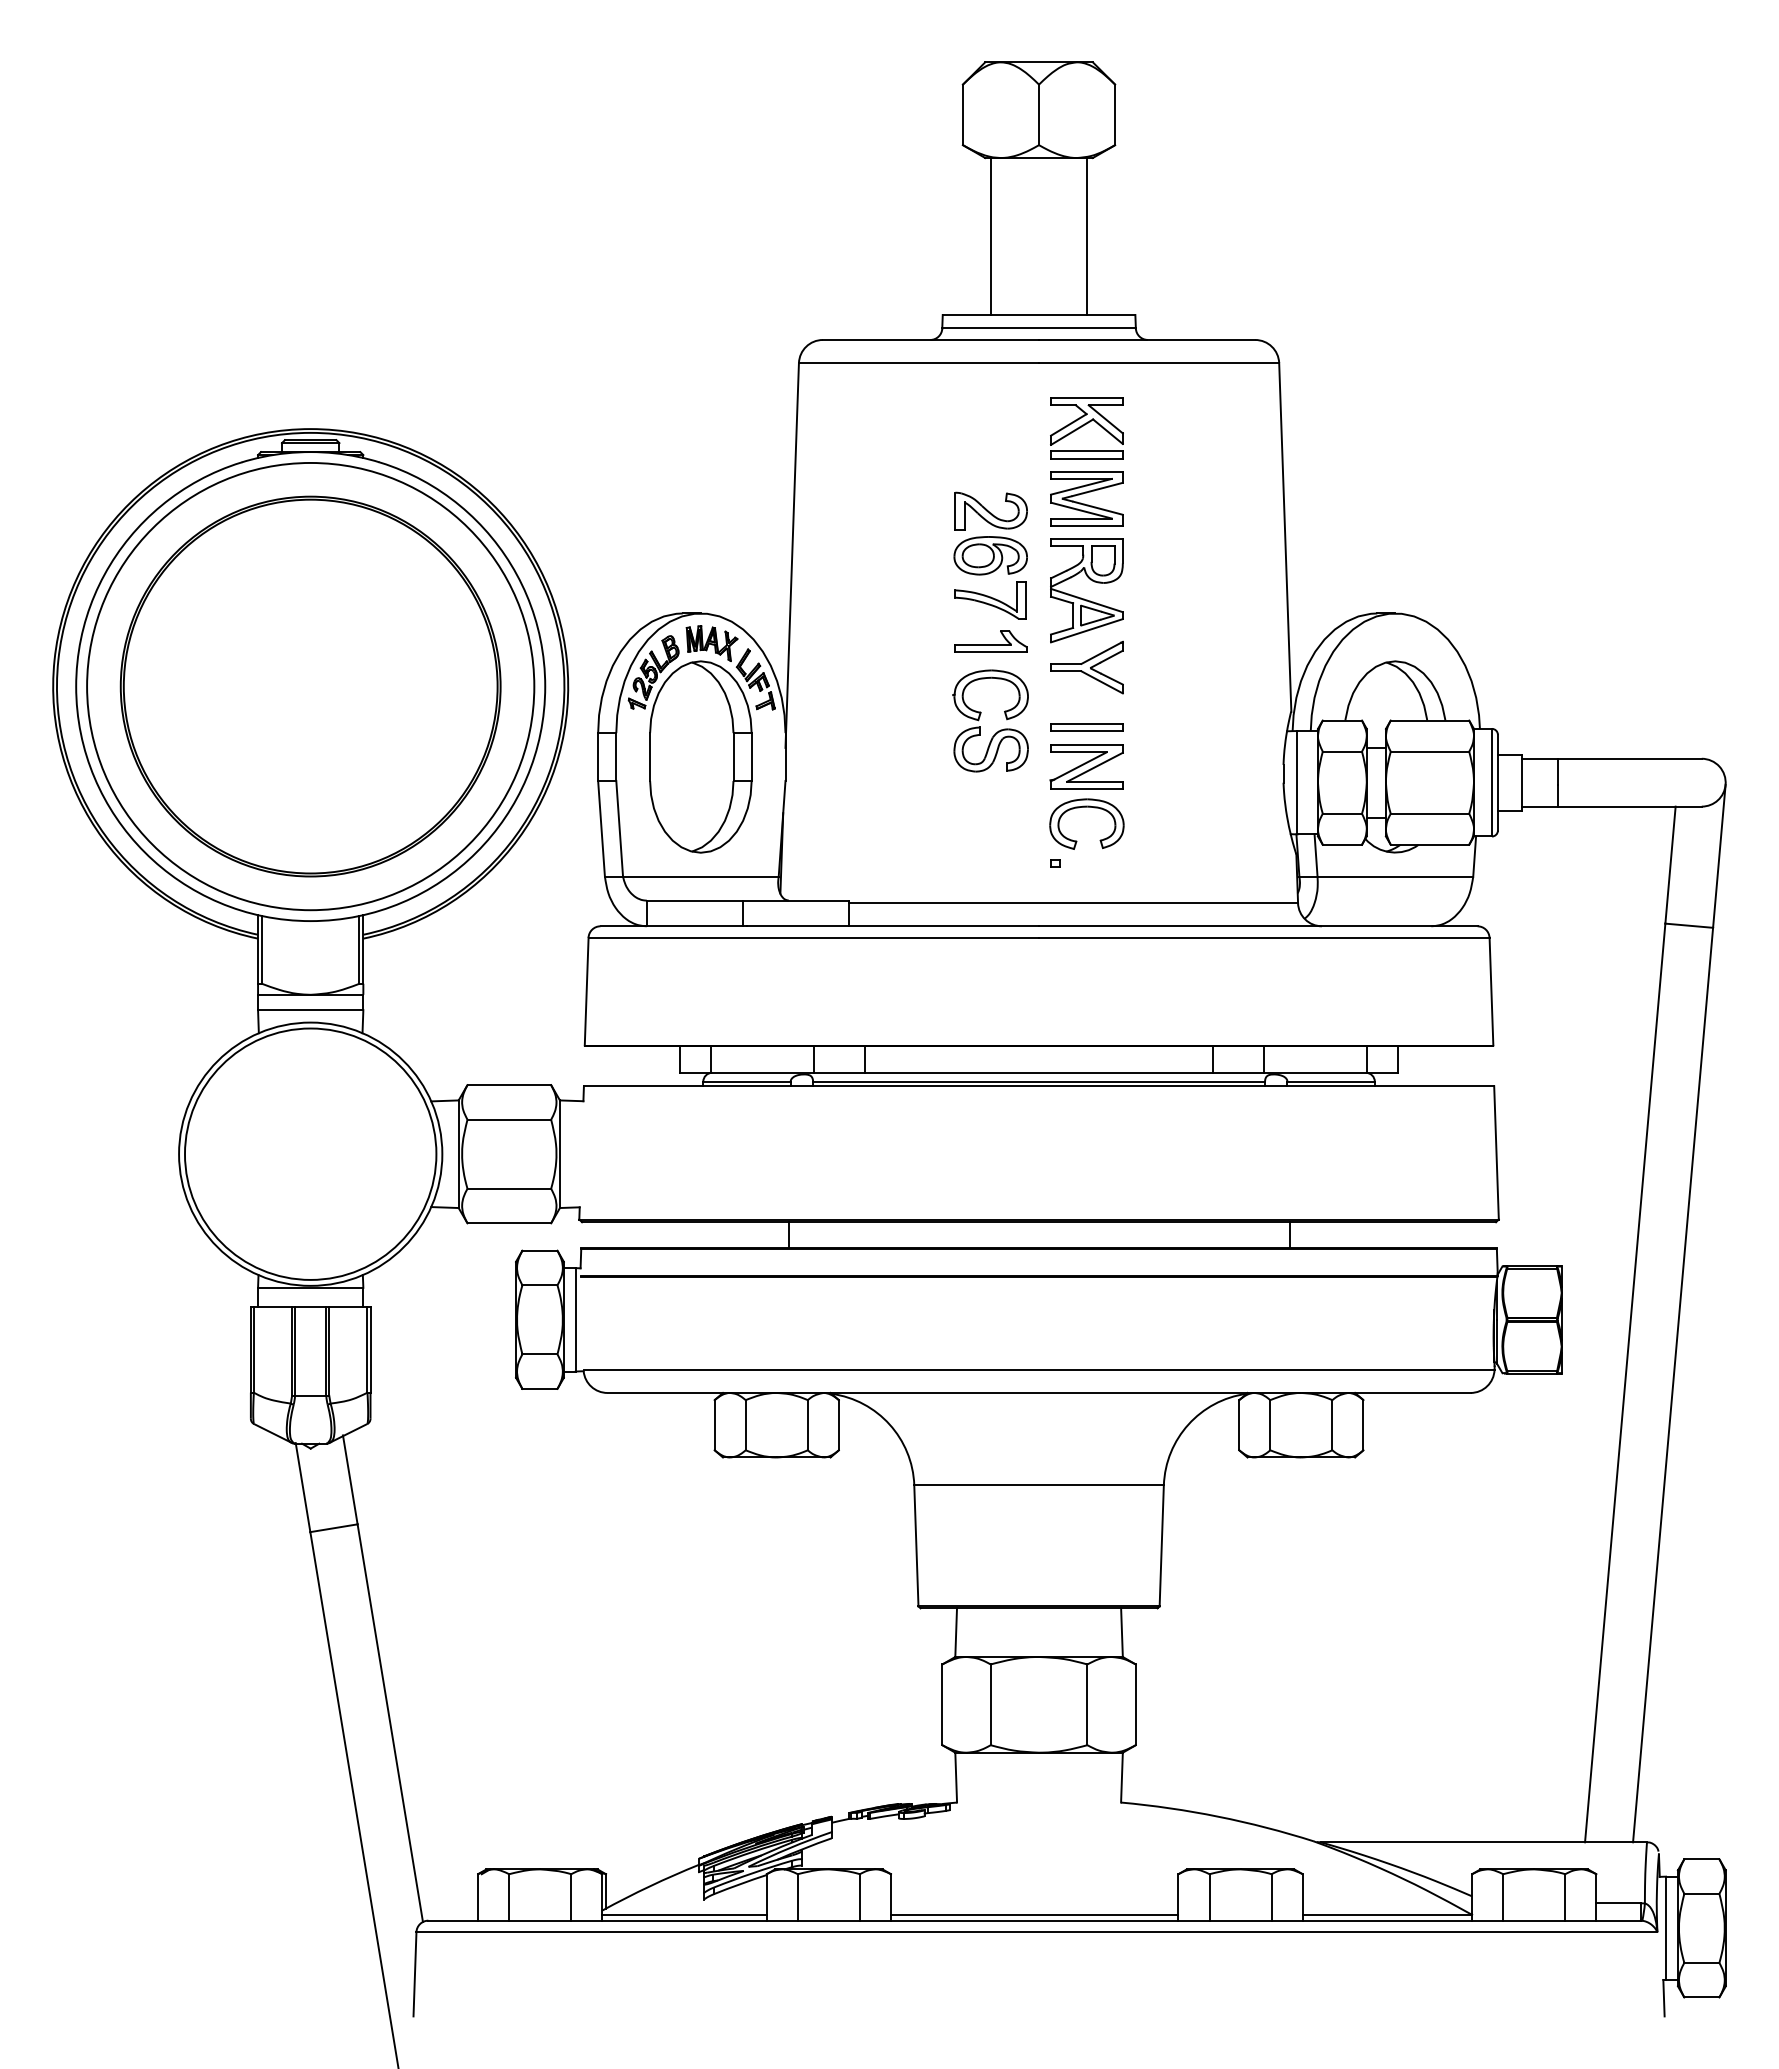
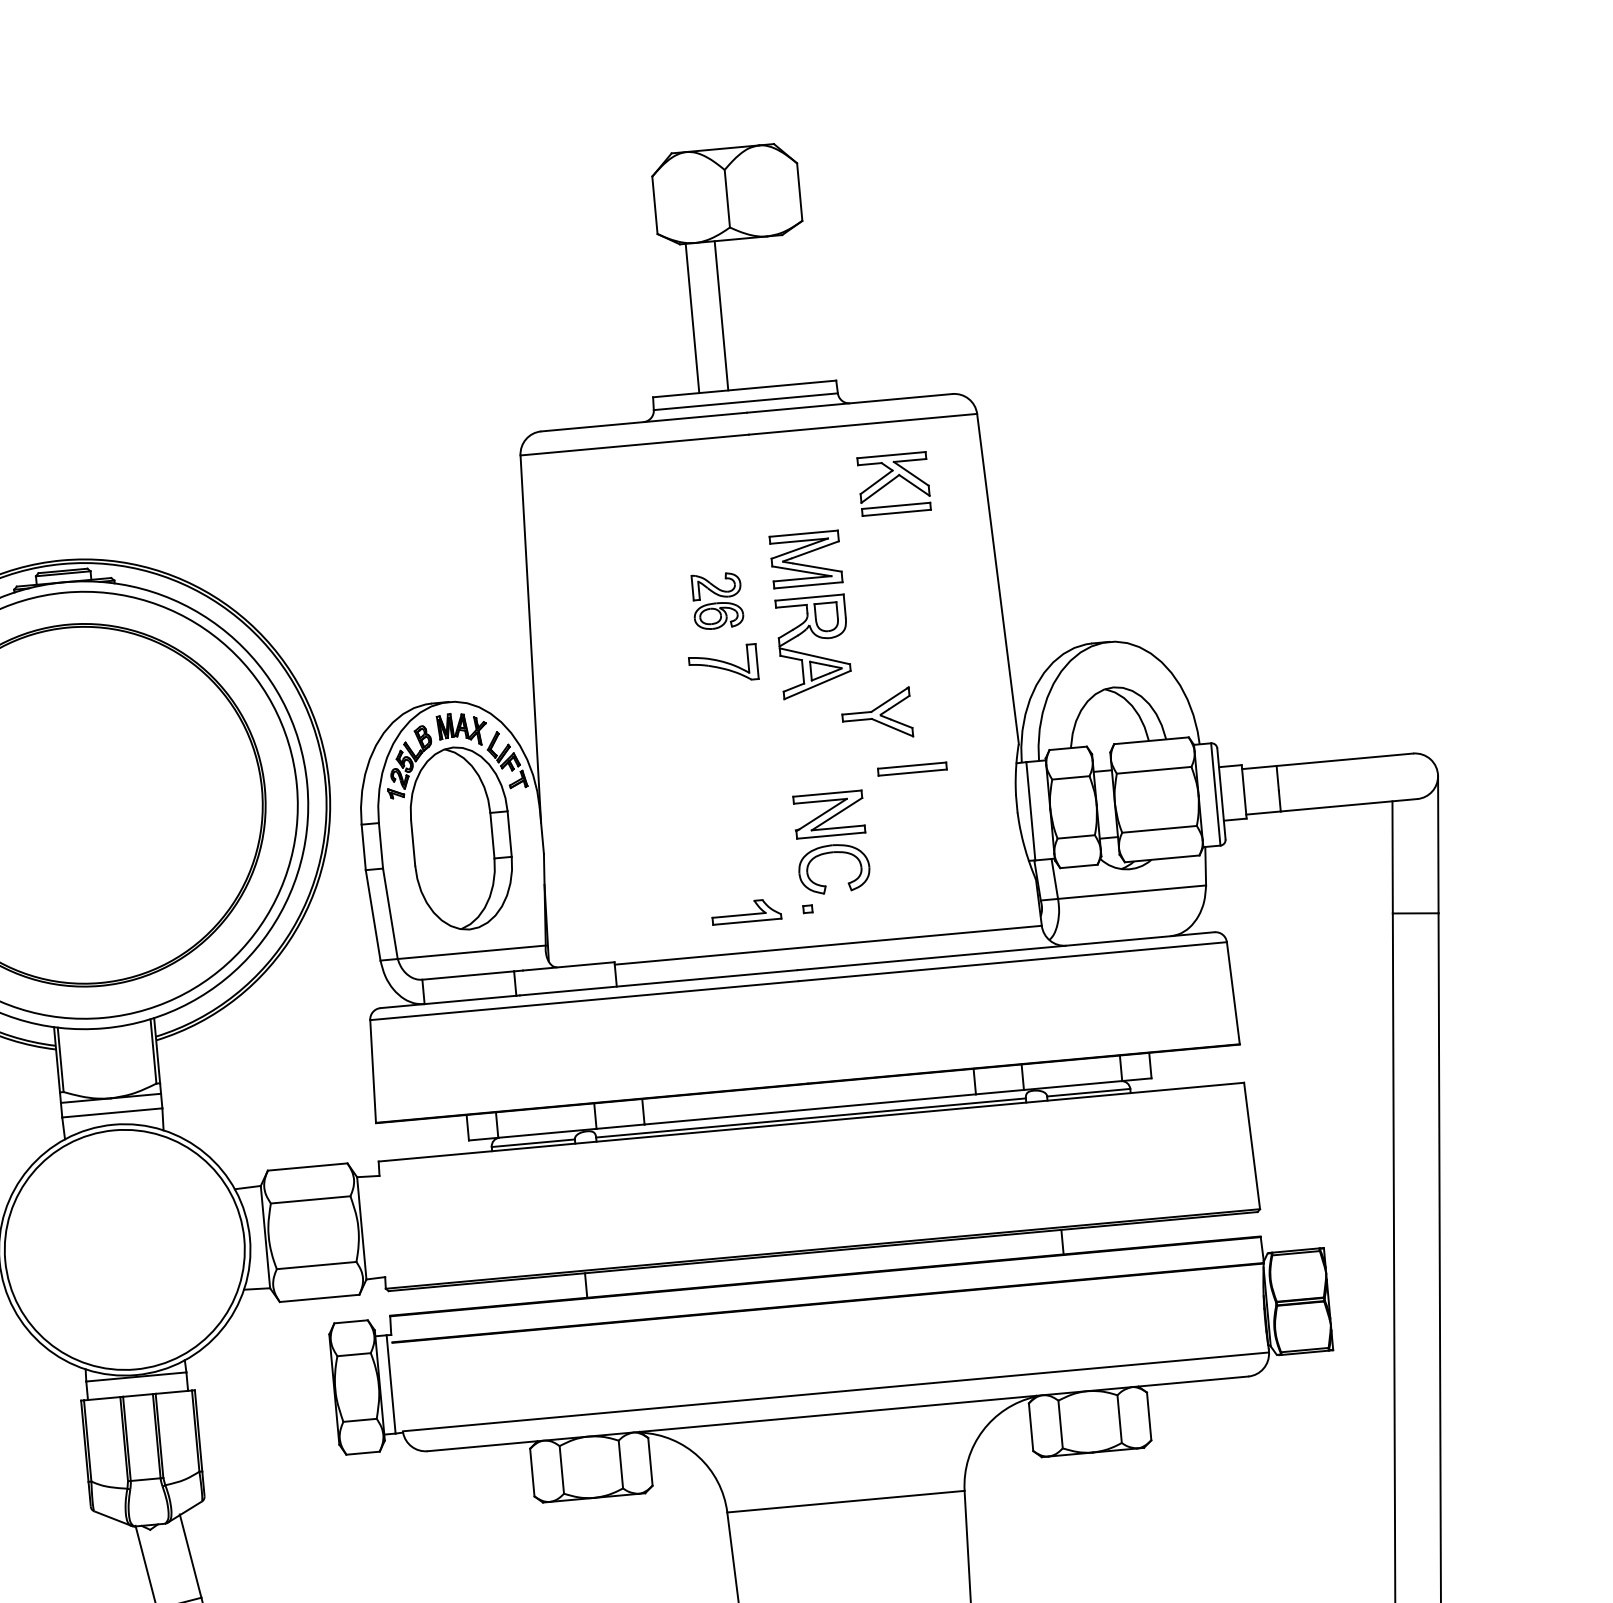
line: (1086, 236) -> (721, 315), moved
part: (1086, 428) -> (893, 484), moved
part: (990, 533) -> (717, 600), size x0.7
part: (990, 641) -> (745, 911), moved
part: (1086, 667) -> (876, 714), moved
part: (980, 717) -> (723, 776), removed
part: (1086, 727) -> (912, 769), moved

